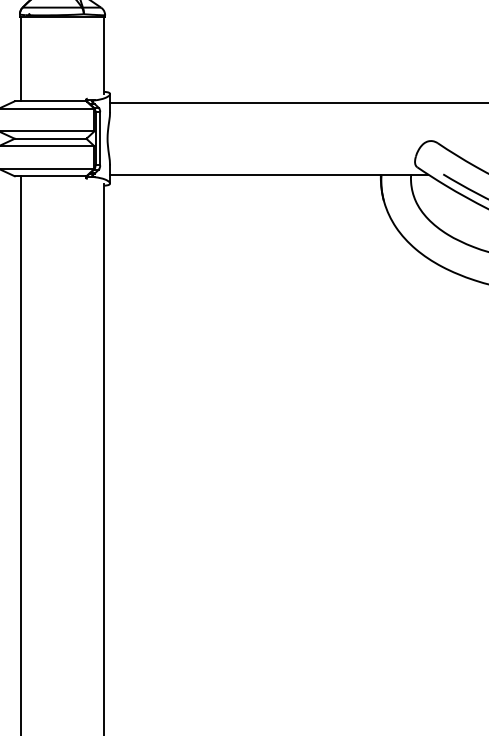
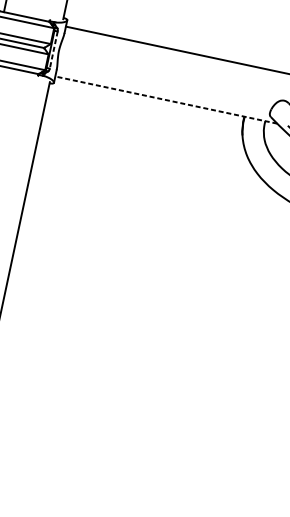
line: (100, 138) -> (54, 49), solid -> dashed
line: (268, 174) -> (165, 99), solid -> dashed

